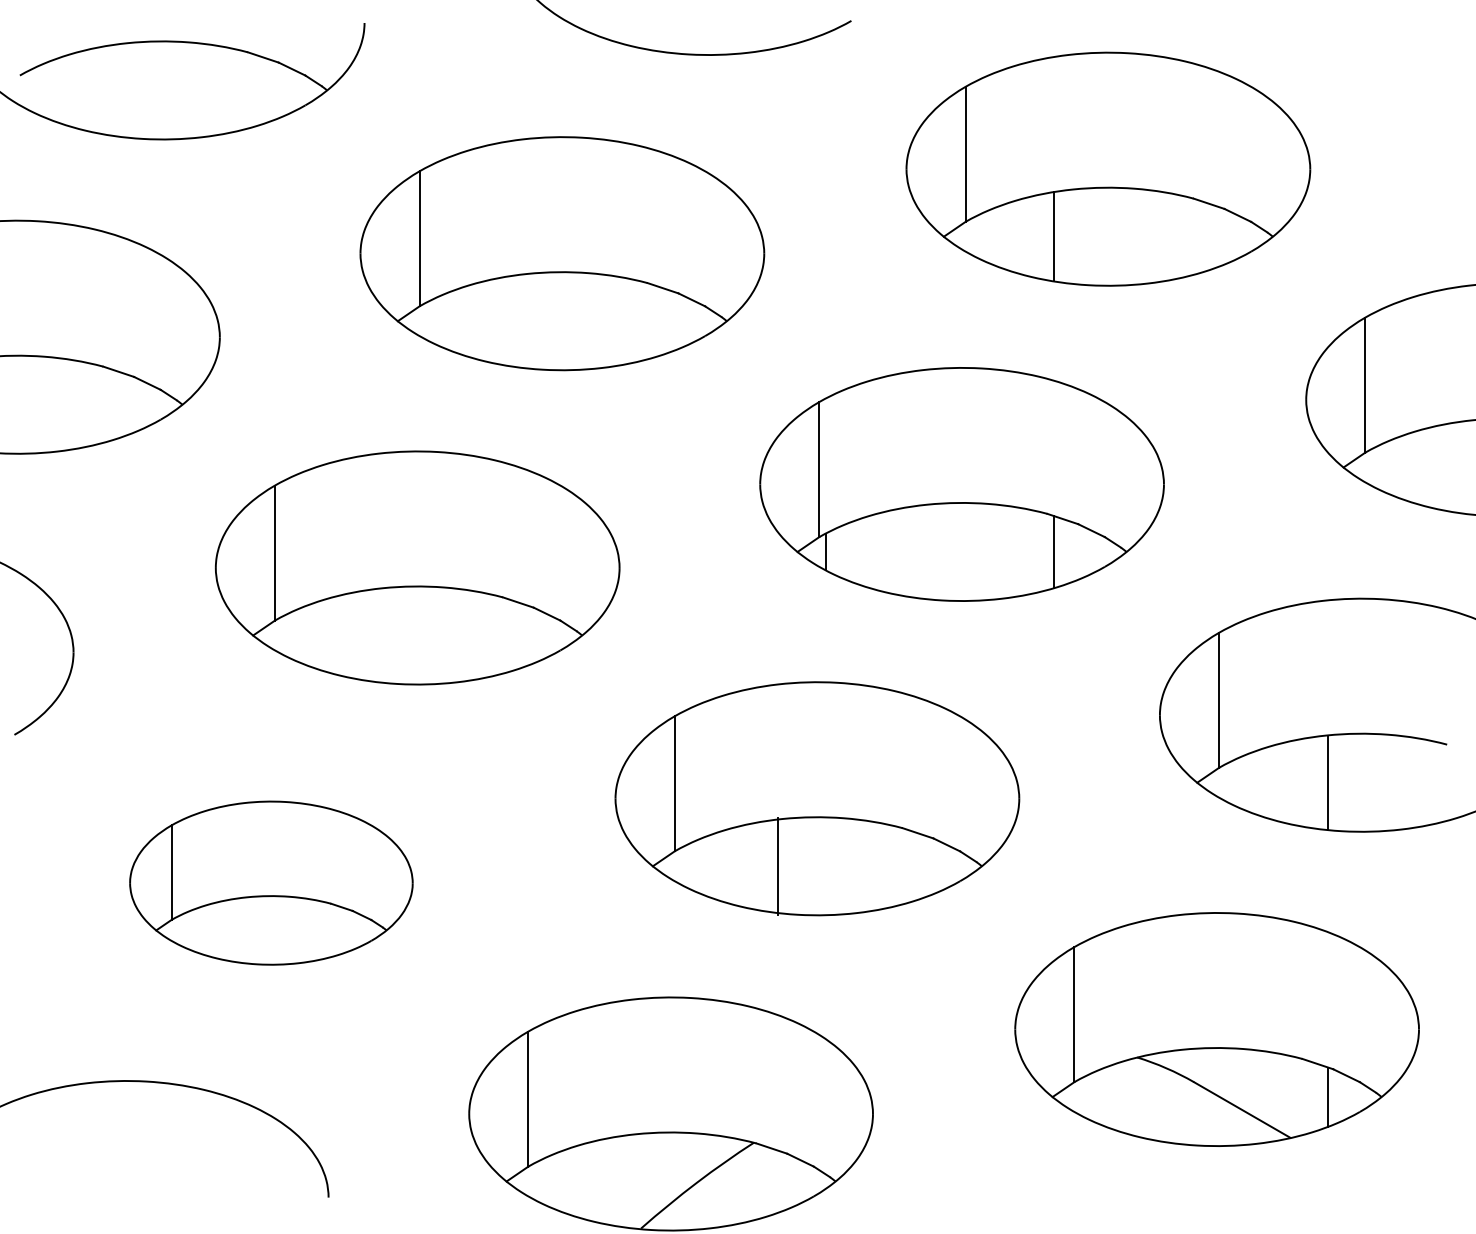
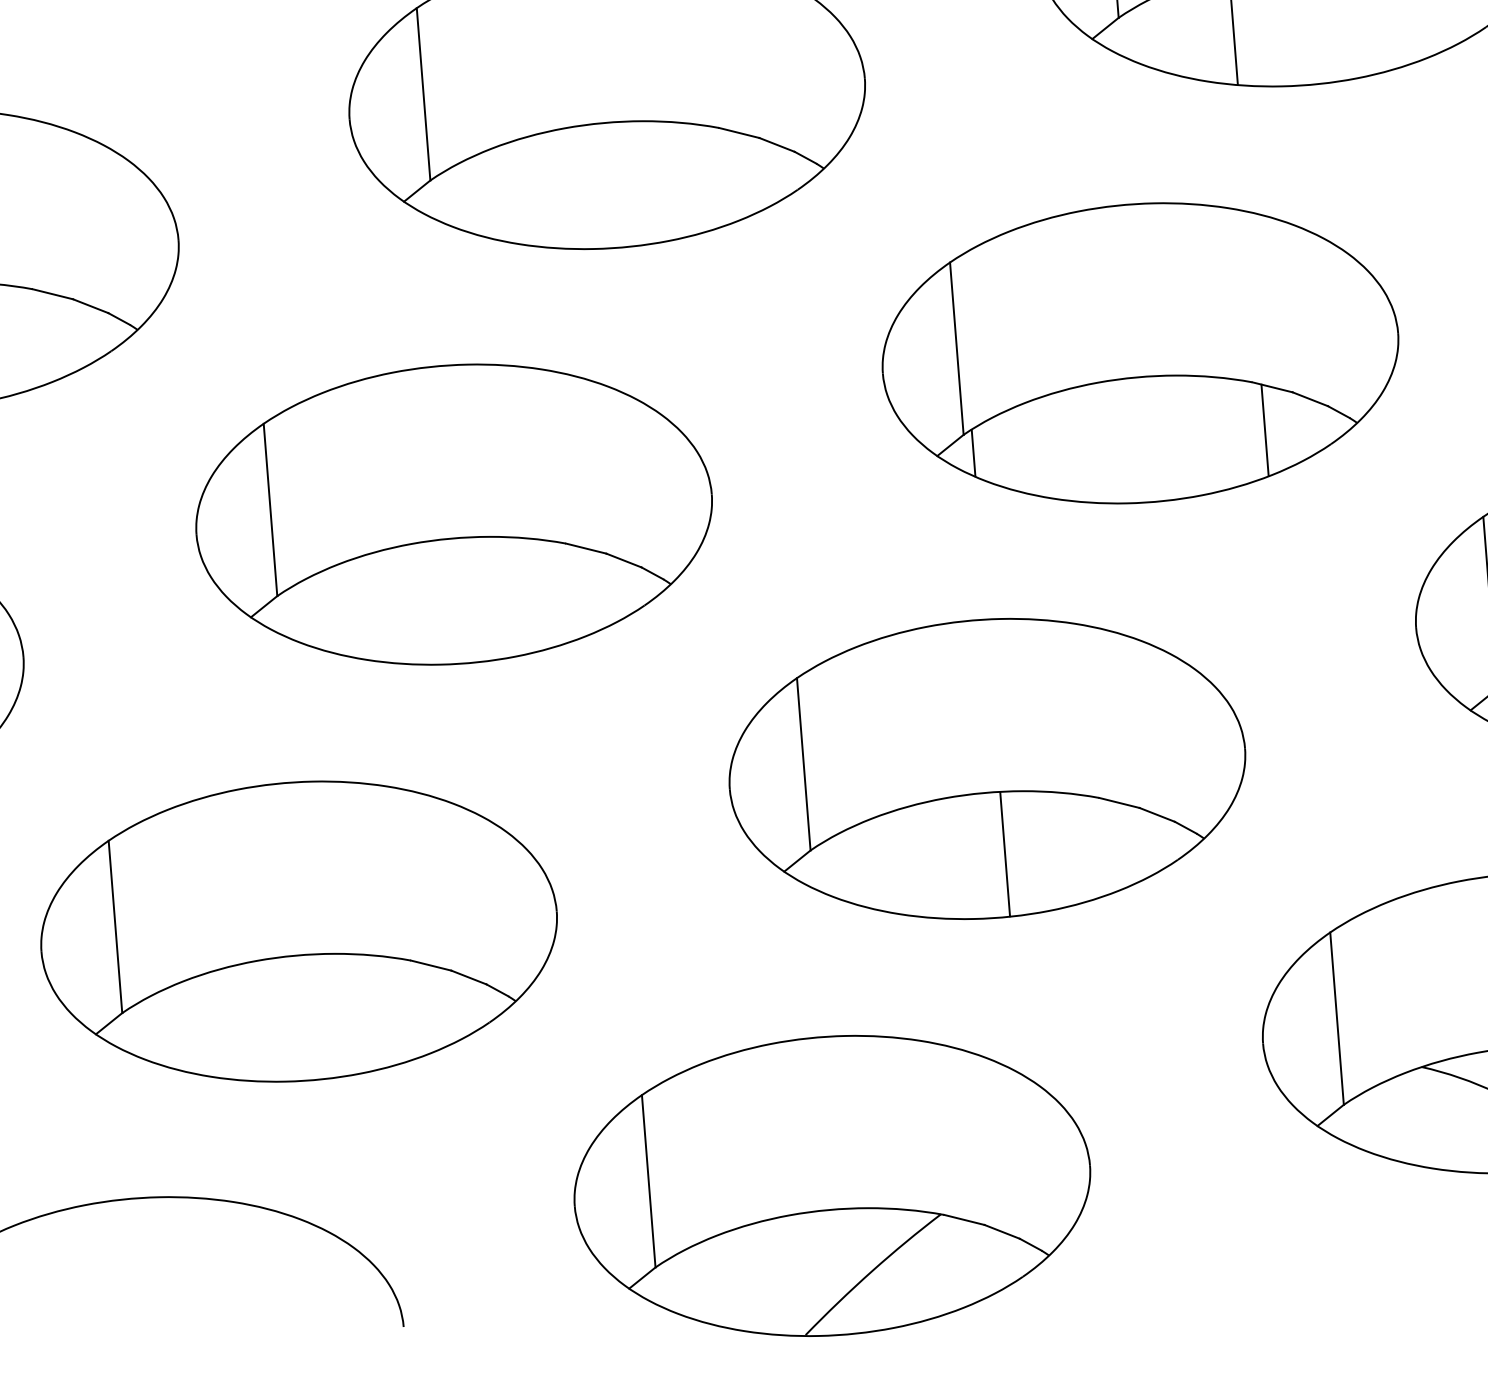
line: (777, 865) -> (1004, 853), moved
part: (271, 882) -> (299, 930), size x1.43

